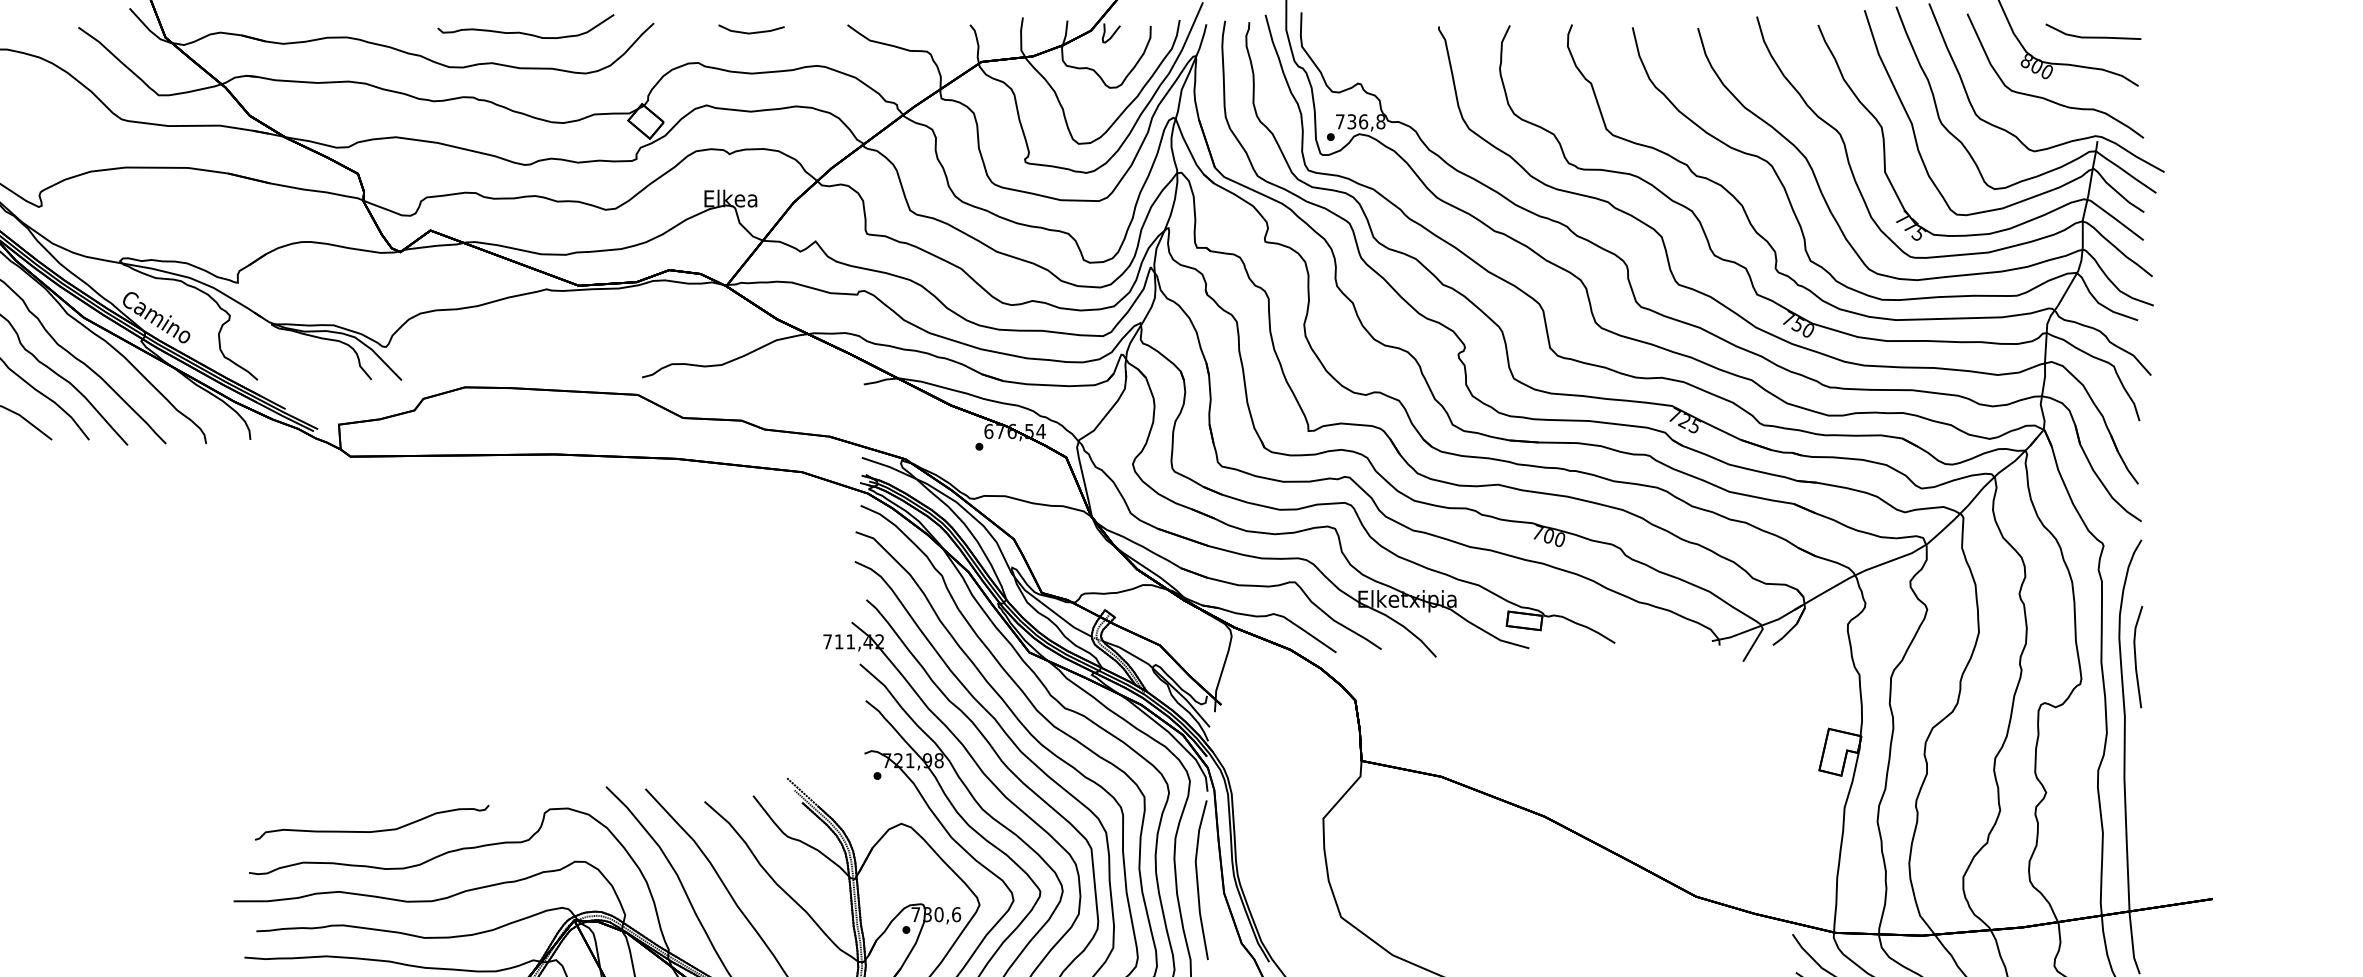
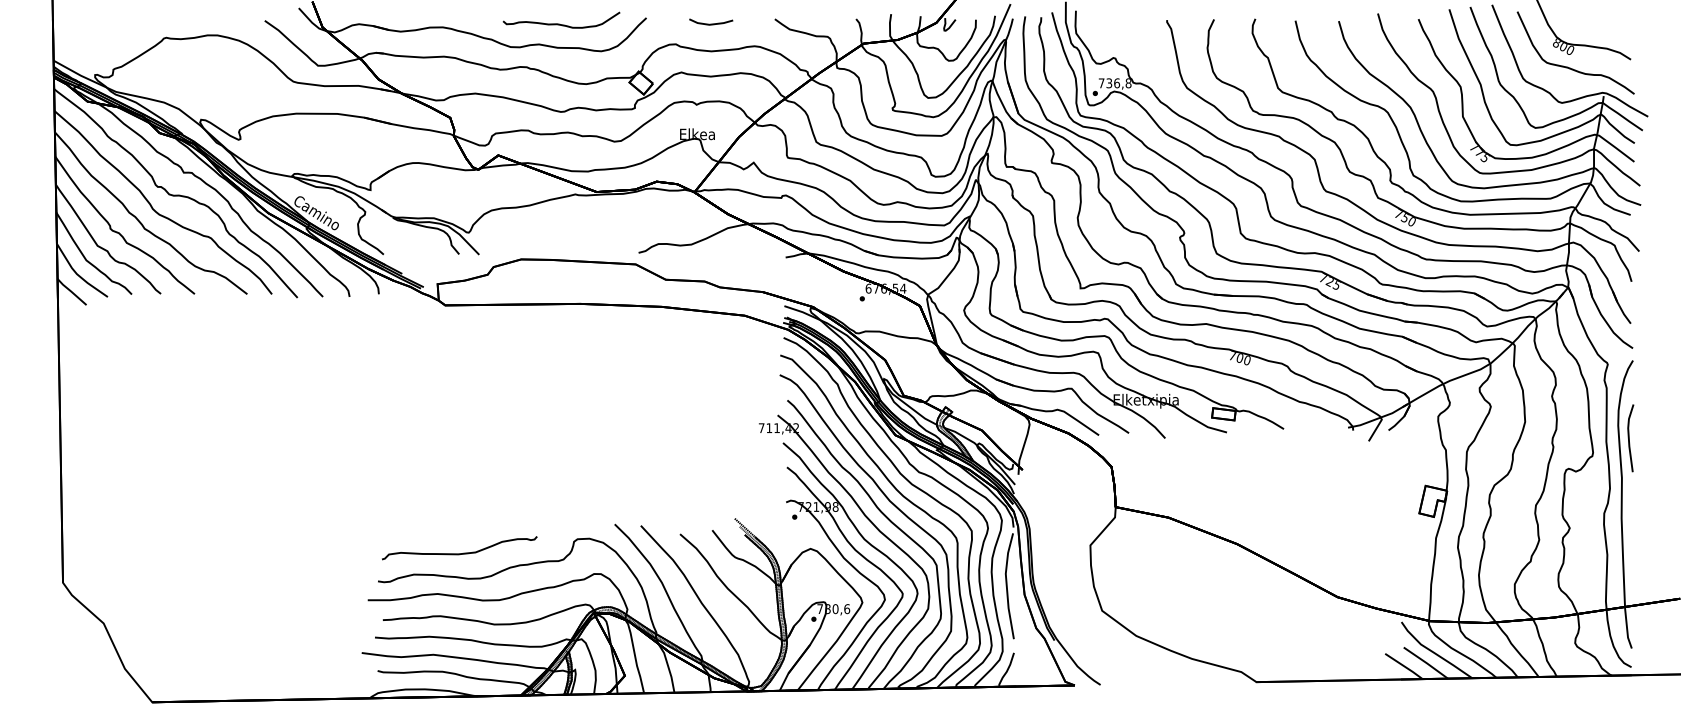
line: (2092, 36) -> (1600, 26), removed

